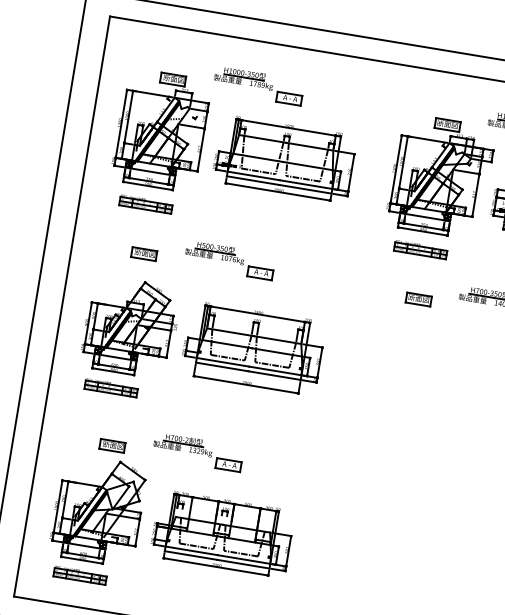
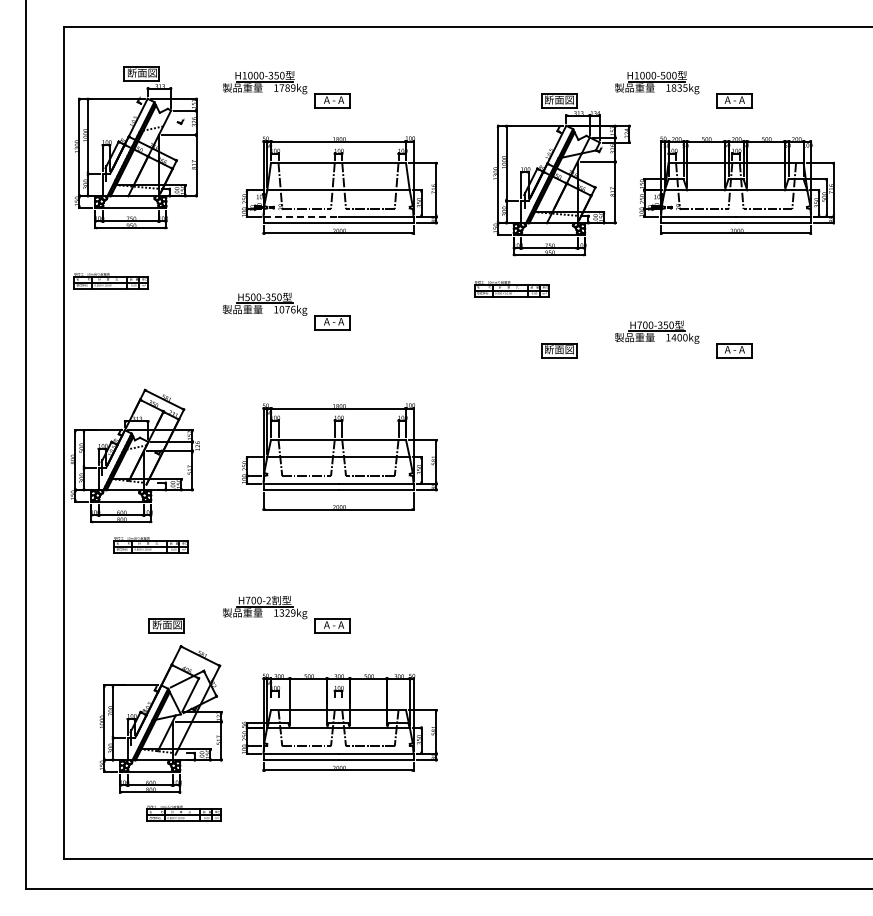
part: (160, 130) -> (135, 147), moved
line: (254, 175) -> (301, 216), solid -> dashed
part: (145, 204) -> (110, 281), moved
part: (420, 250) -> (511, 289), moved
part: (144, 253) -> (166, 350), removed
part: (229, 260) -> (286, 311), moved
part: (130, 326) -> (134, 455), moved
part: (79, 575) -> (183, 813), moved

